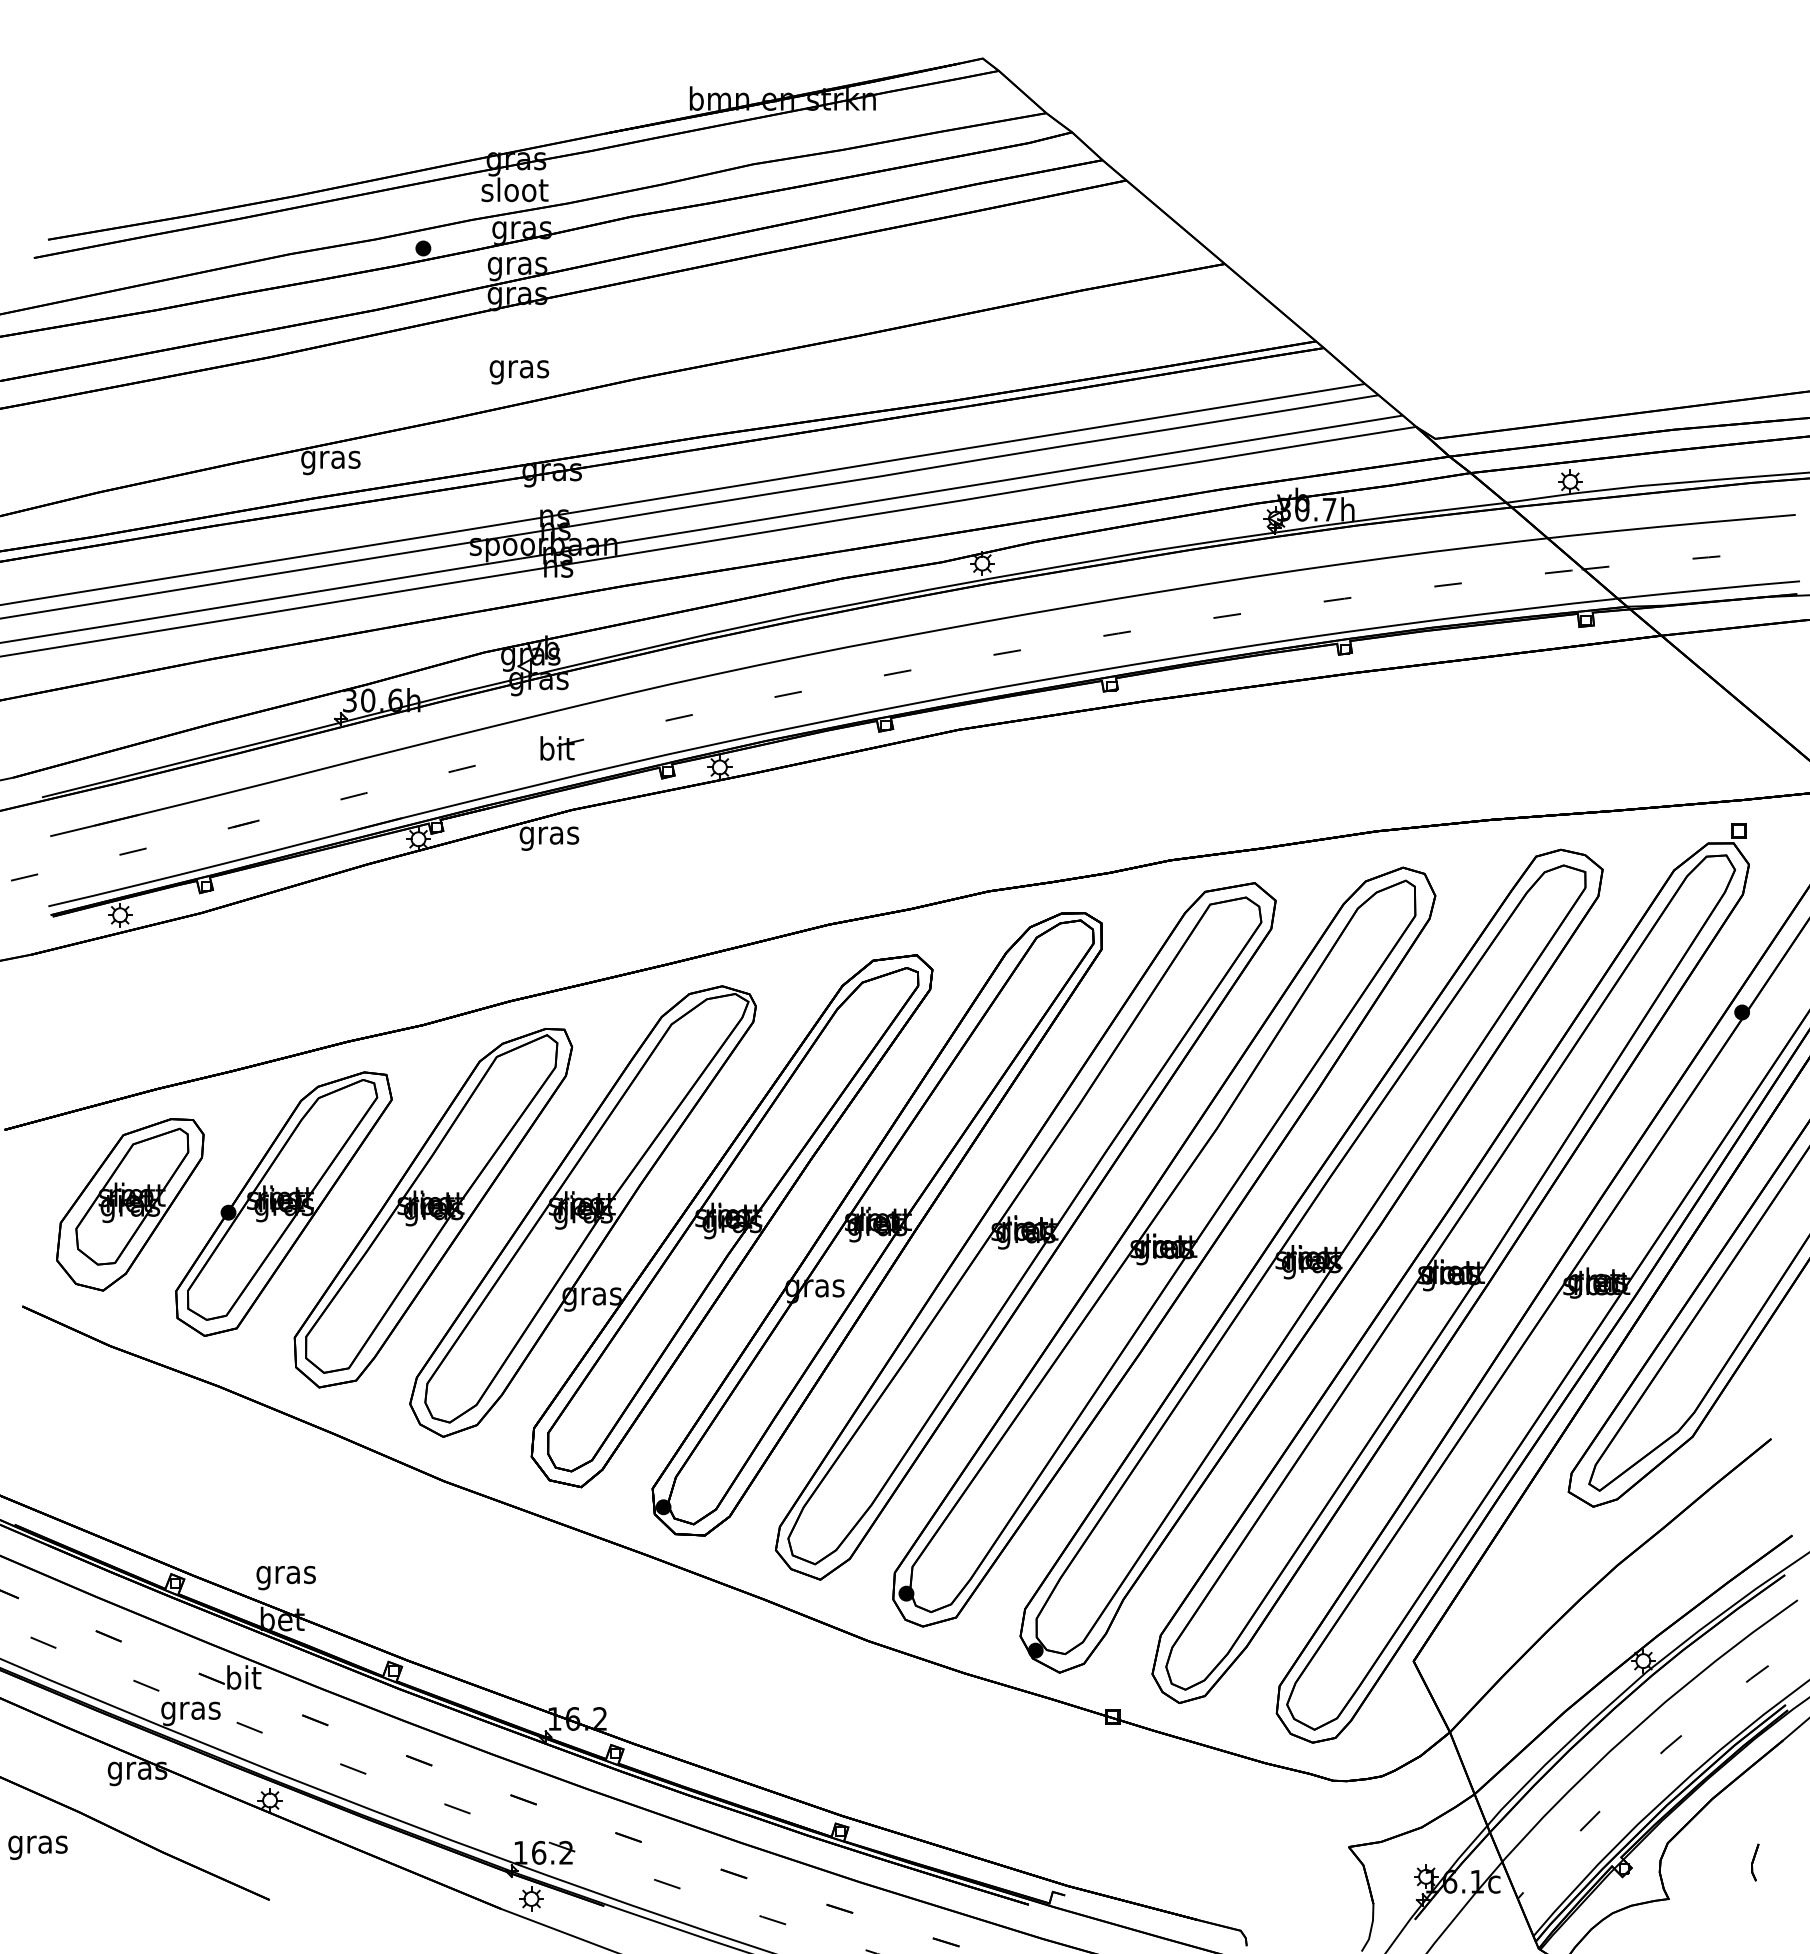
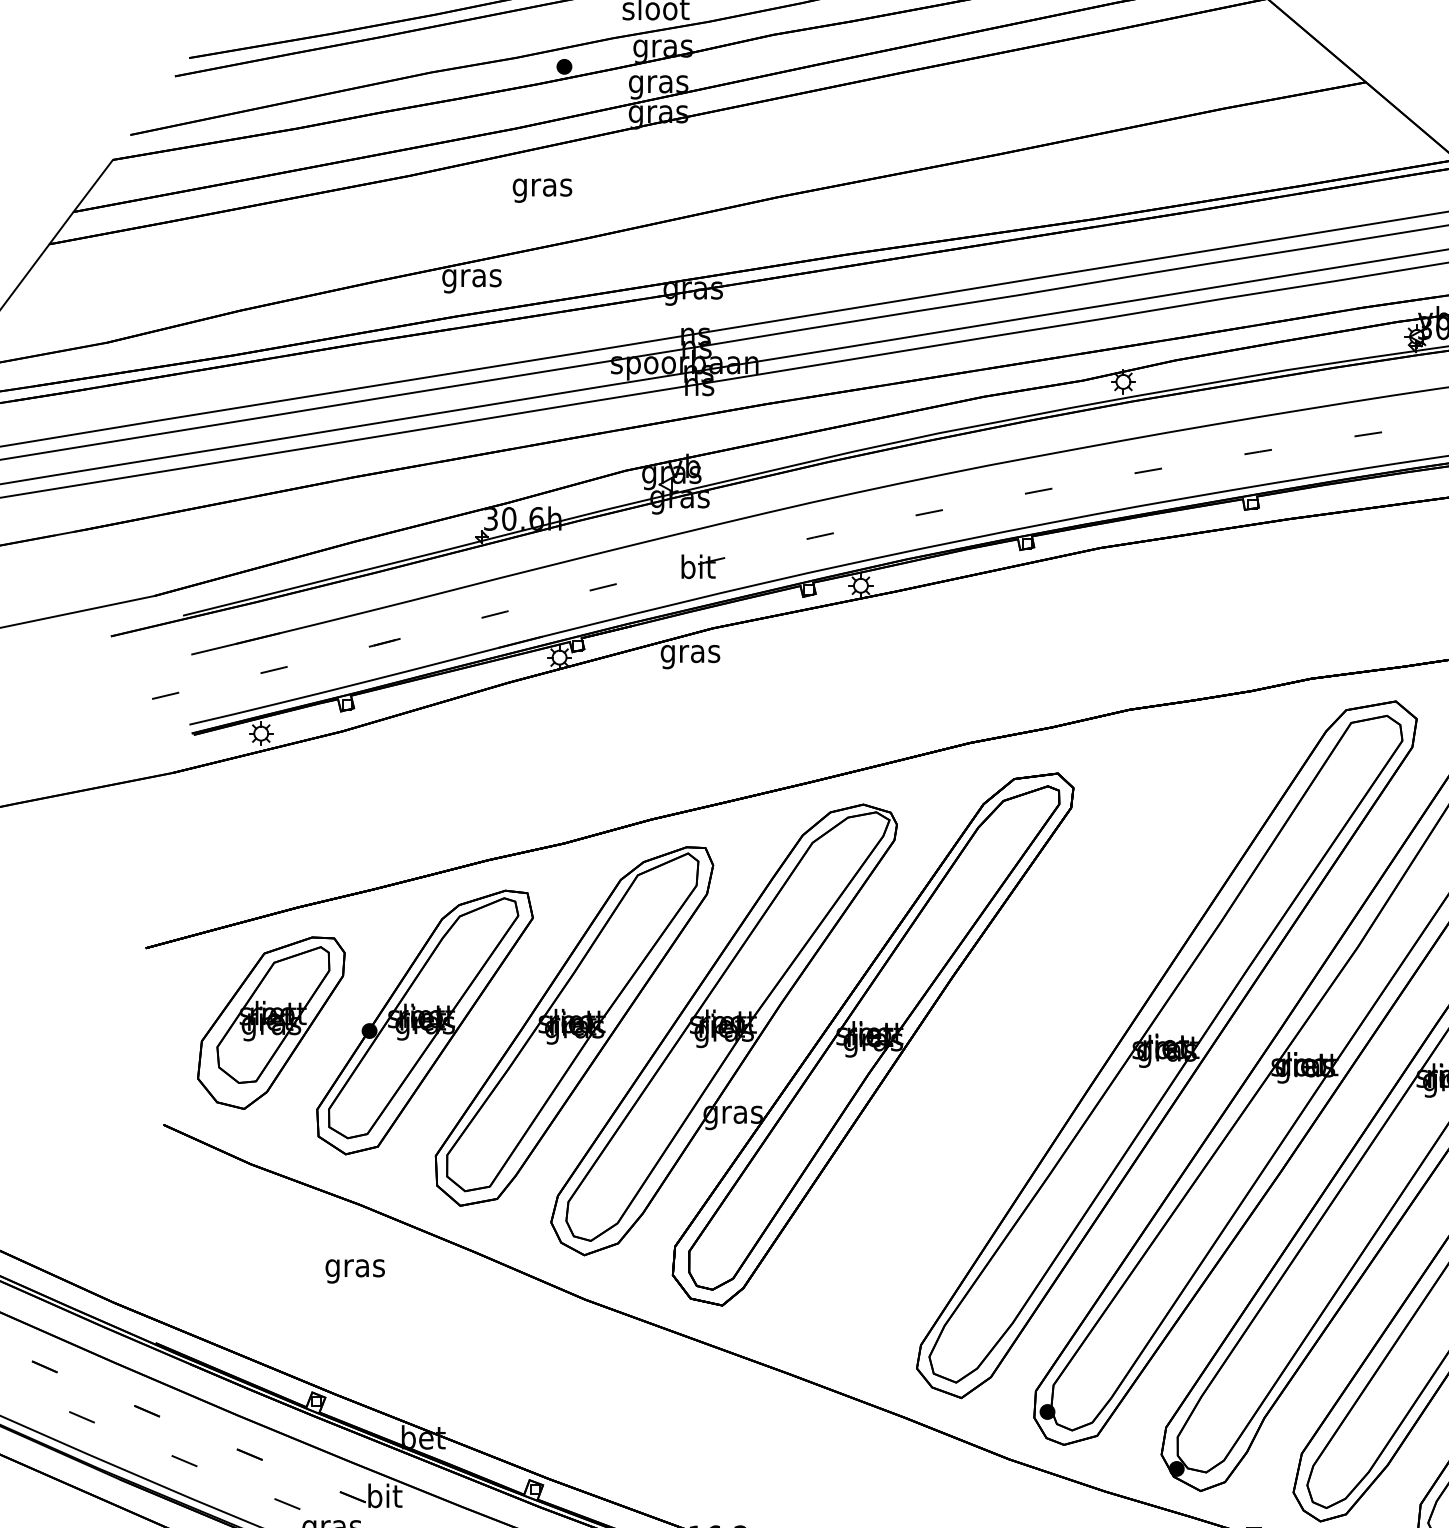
text: (519, 372) -> (542, 190), moved
part: (876, 1224) -> (1017, 1042), removed
text: (285, 1578) -> (354, 1271), moved

